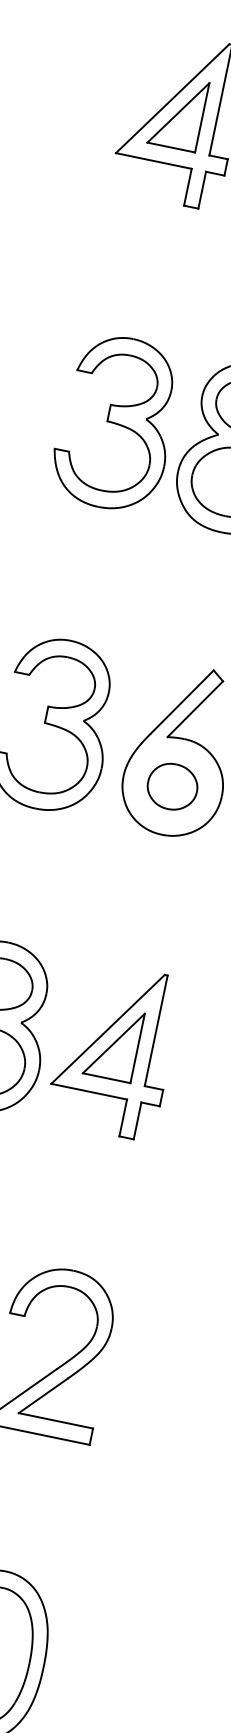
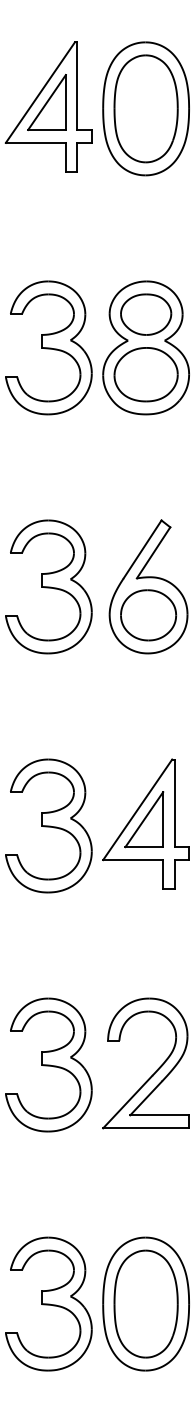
part: (172, 786) -> (148, 615), size x1.43

